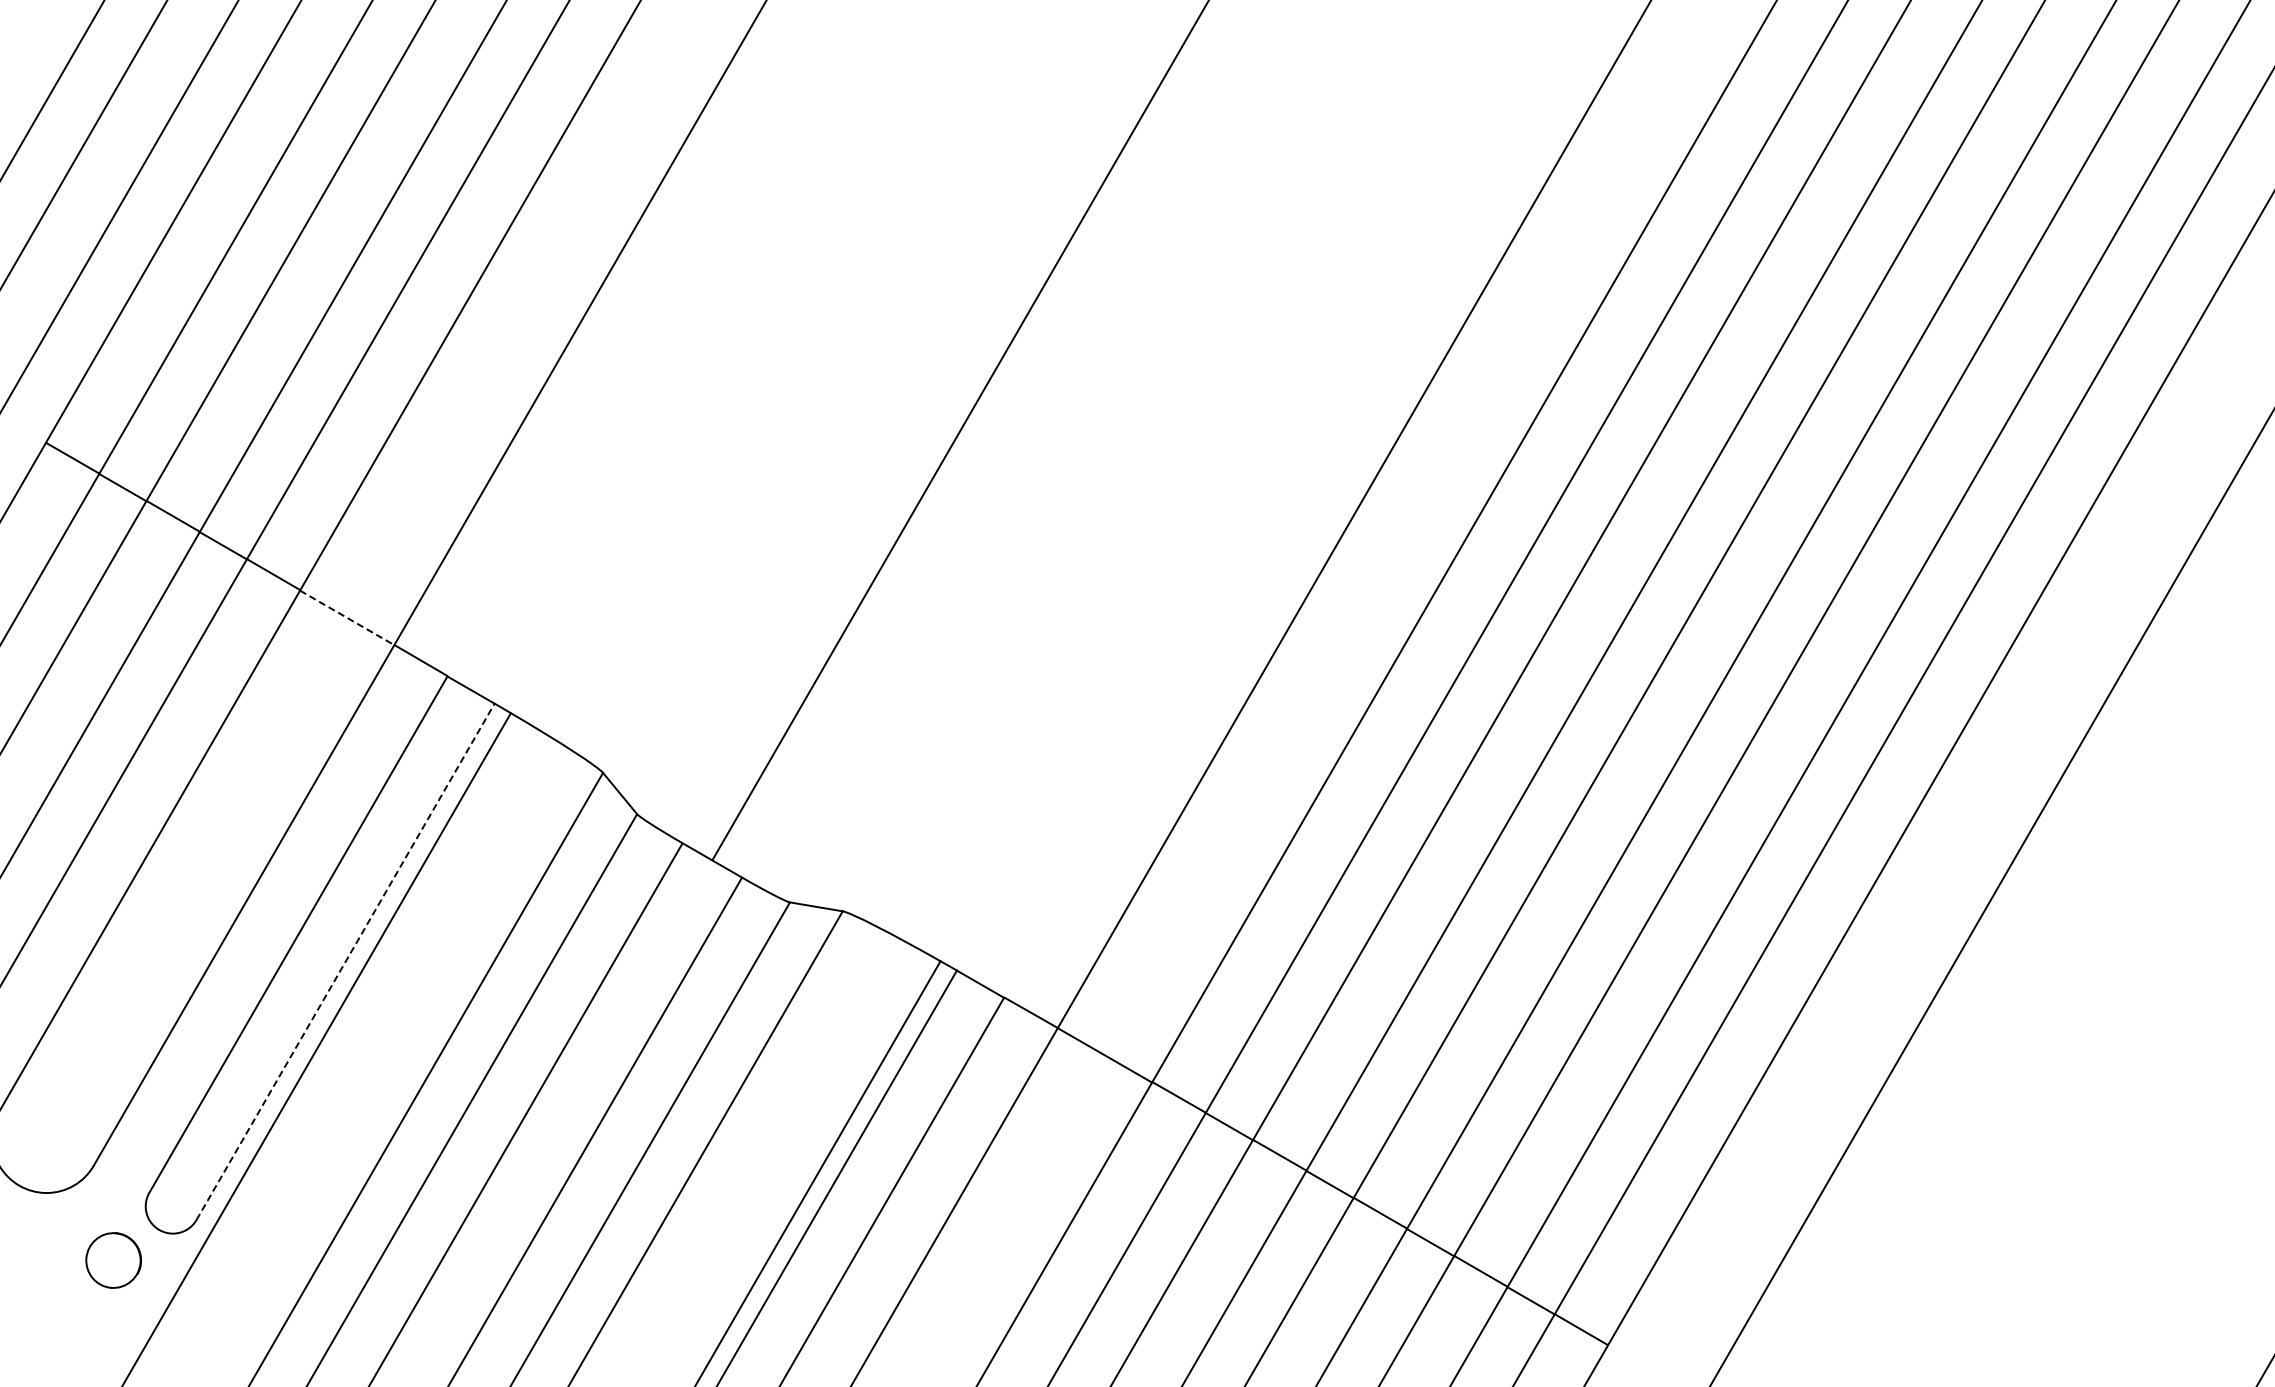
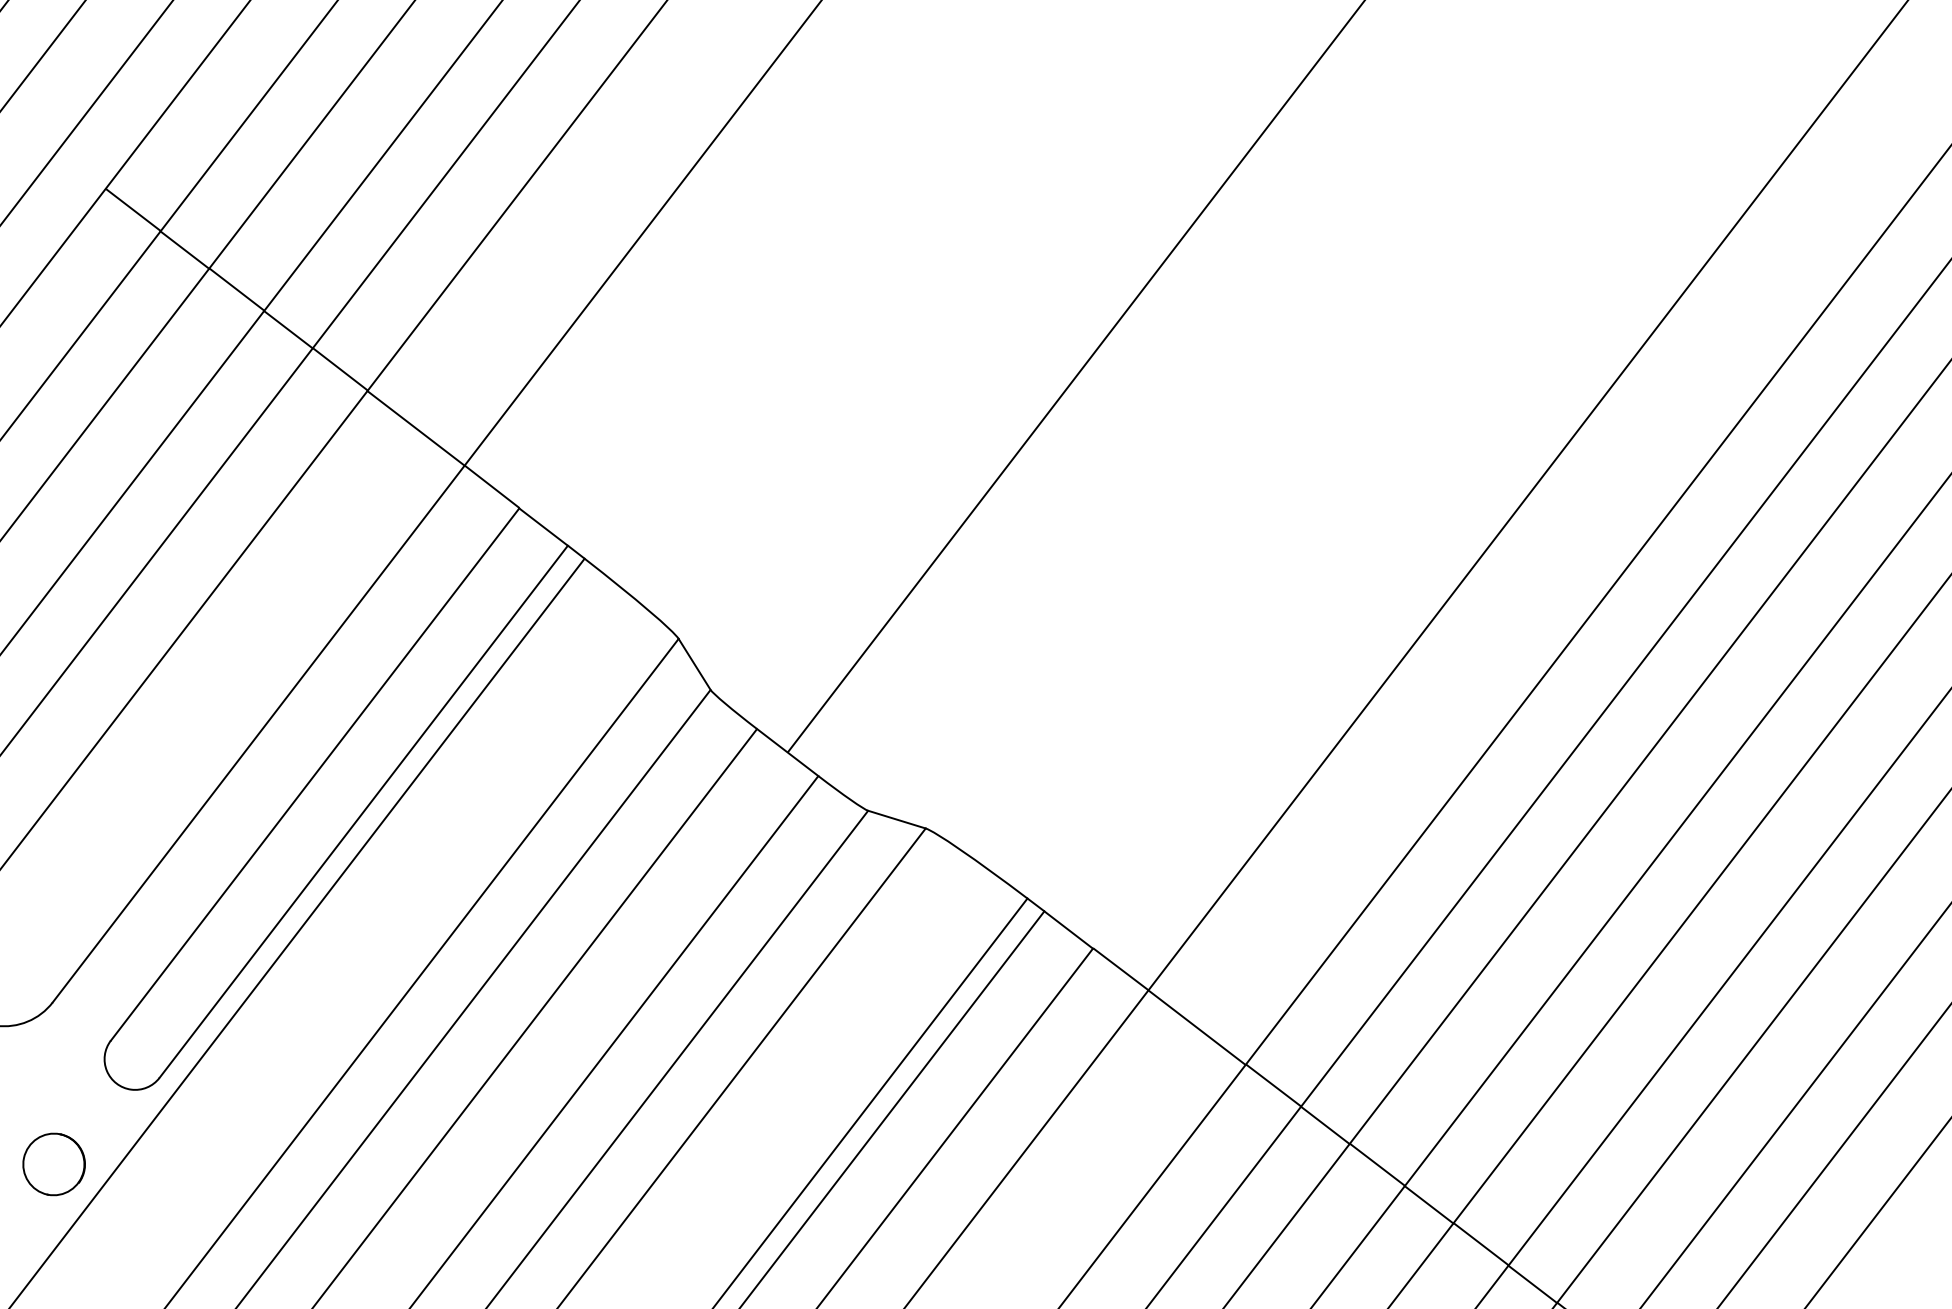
line: (347, 618) -> (416, 429), dashed -> solid
line: (345, 961) -> (363, 811), dashed -> solid
part: (113, 1260) -> (53, 1164), moved

